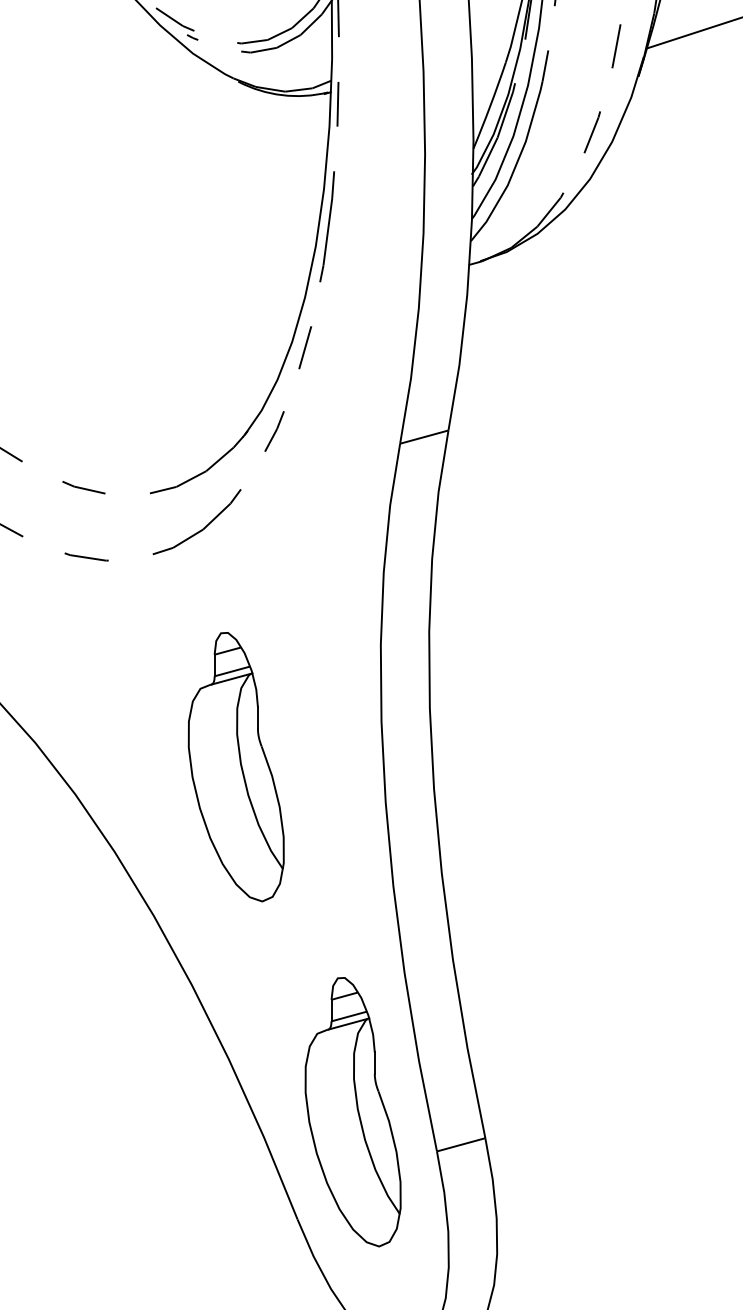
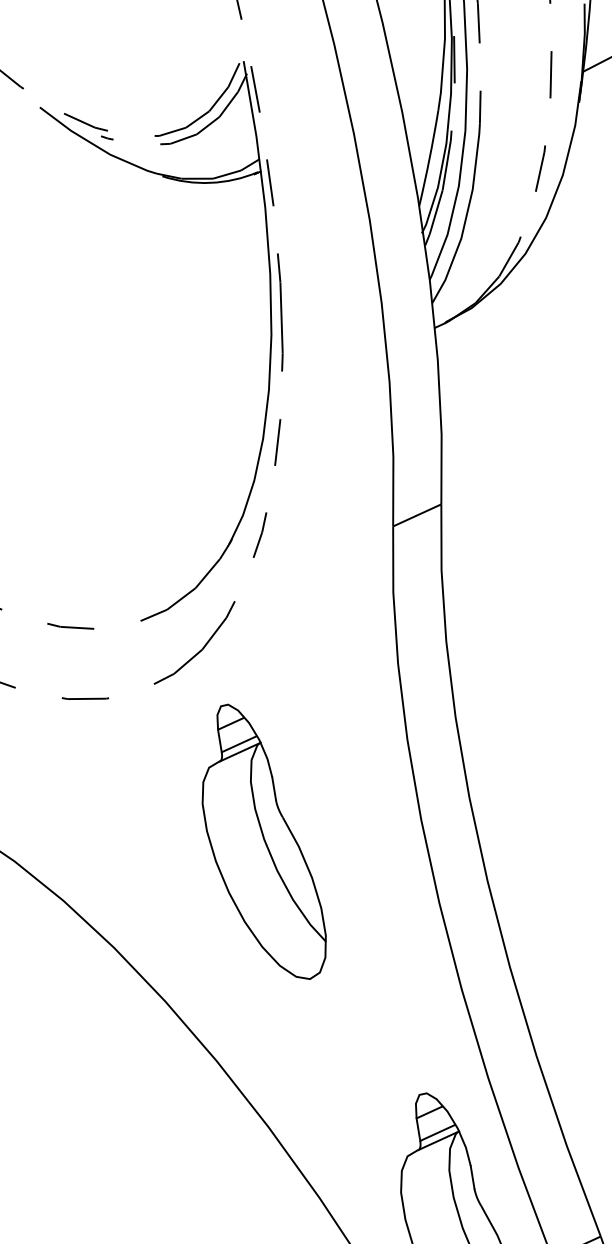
part: (235, 767) -> (259, 843), moved

